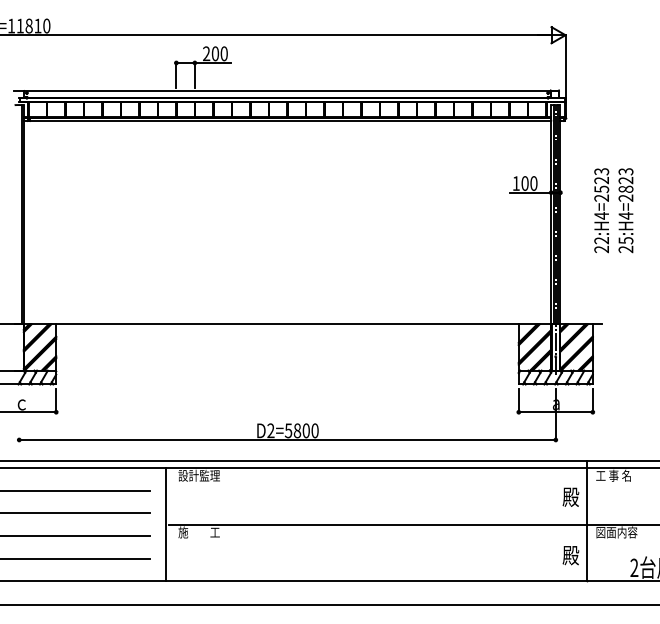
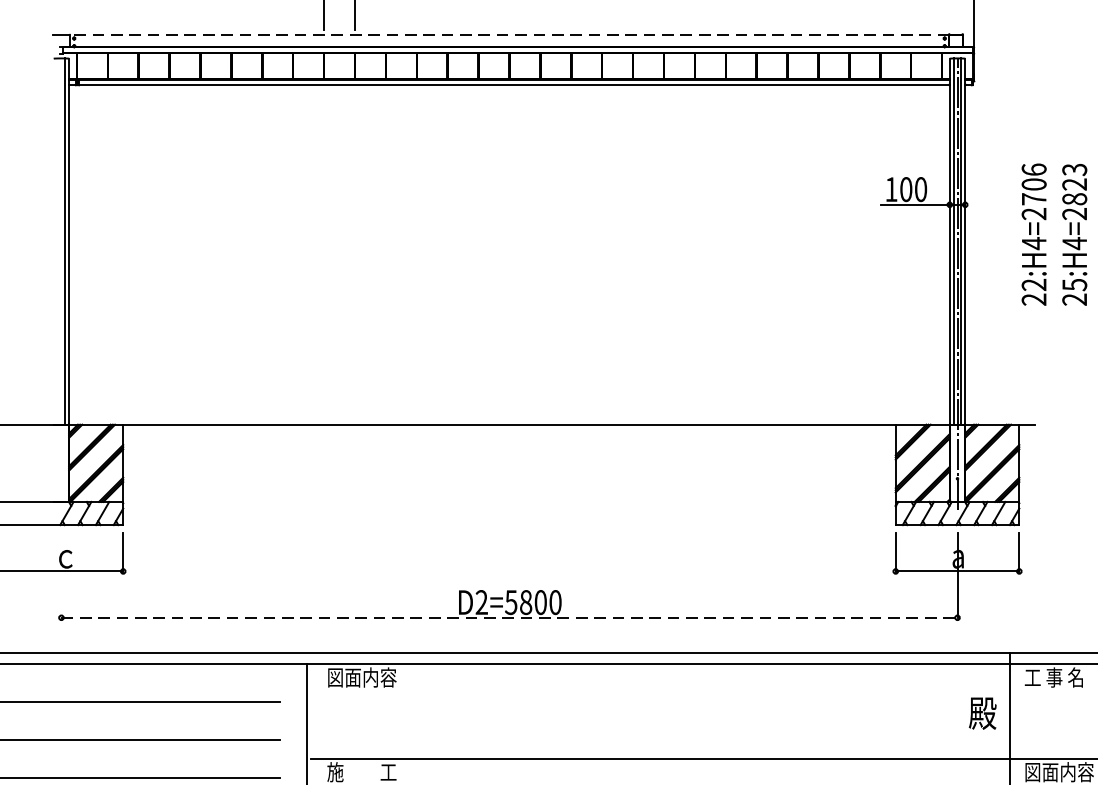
line: (287, 91) -> (509, 35), solid -> dashed
text: (601, 180) -> (1033, 184), 22:H4=2523 -> 22:H4=2706
line: (288, 439) -> (511, 616), solid -> dashed
text: (198, 475) -> (360, 677), 設計監理 -> 図面内容

